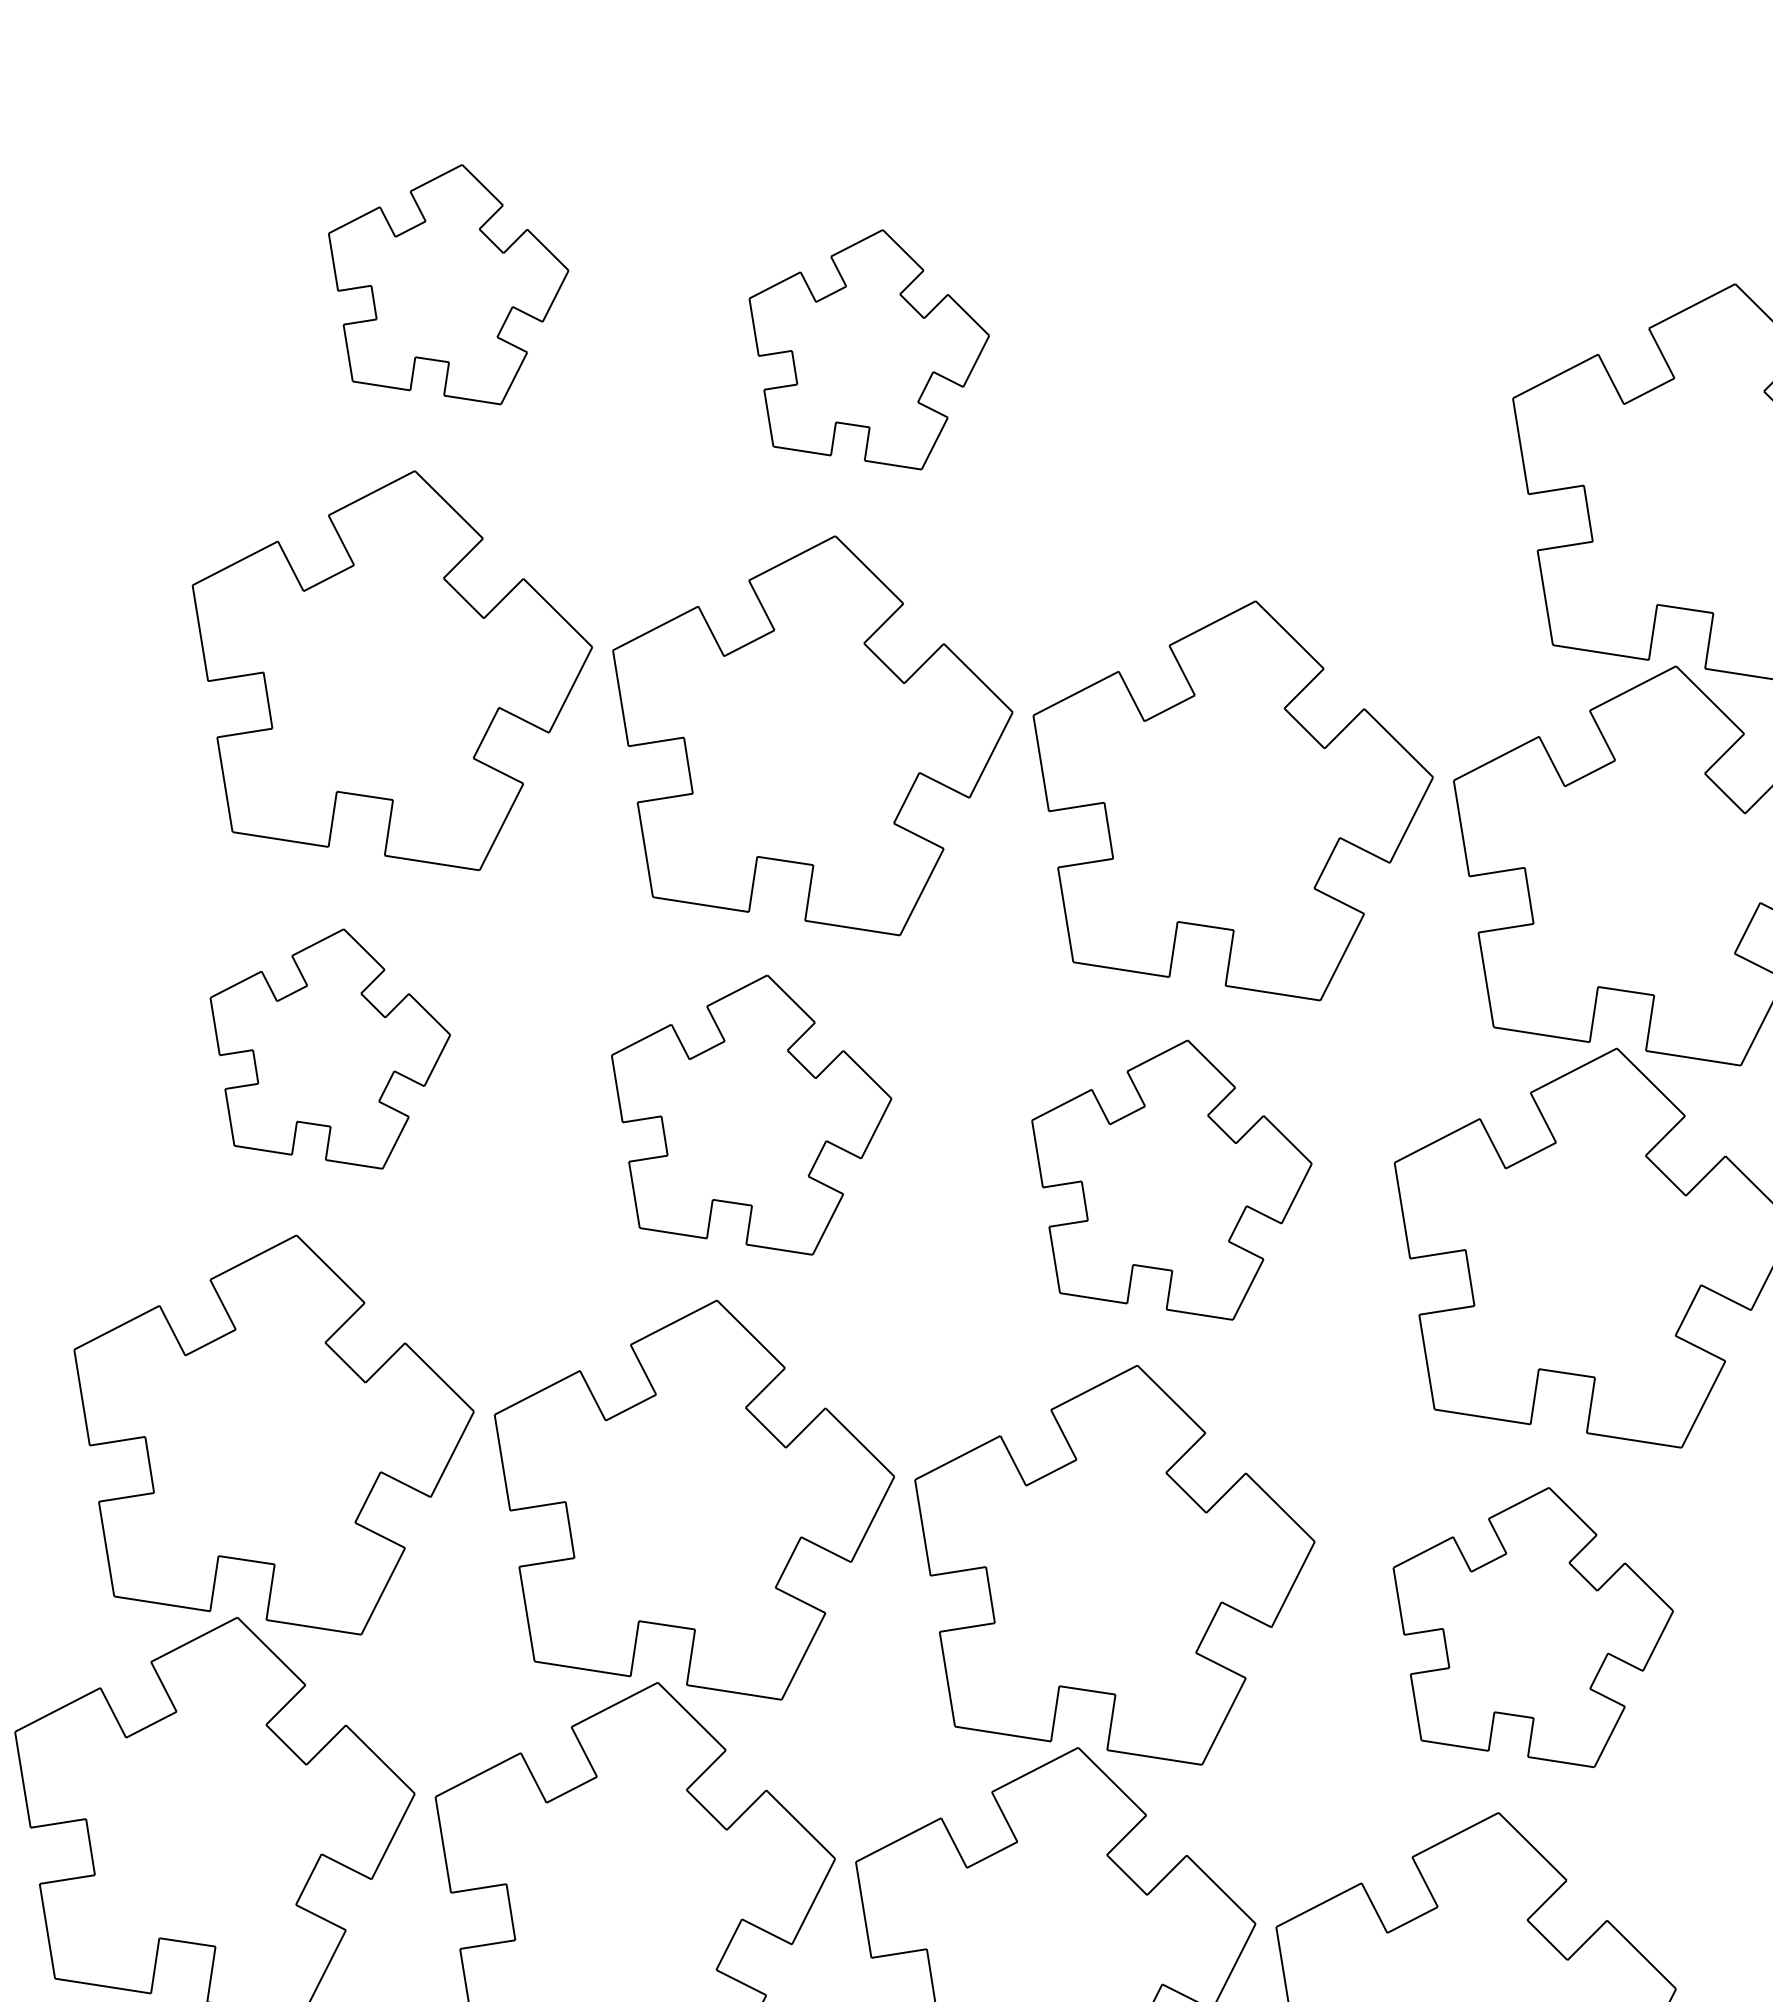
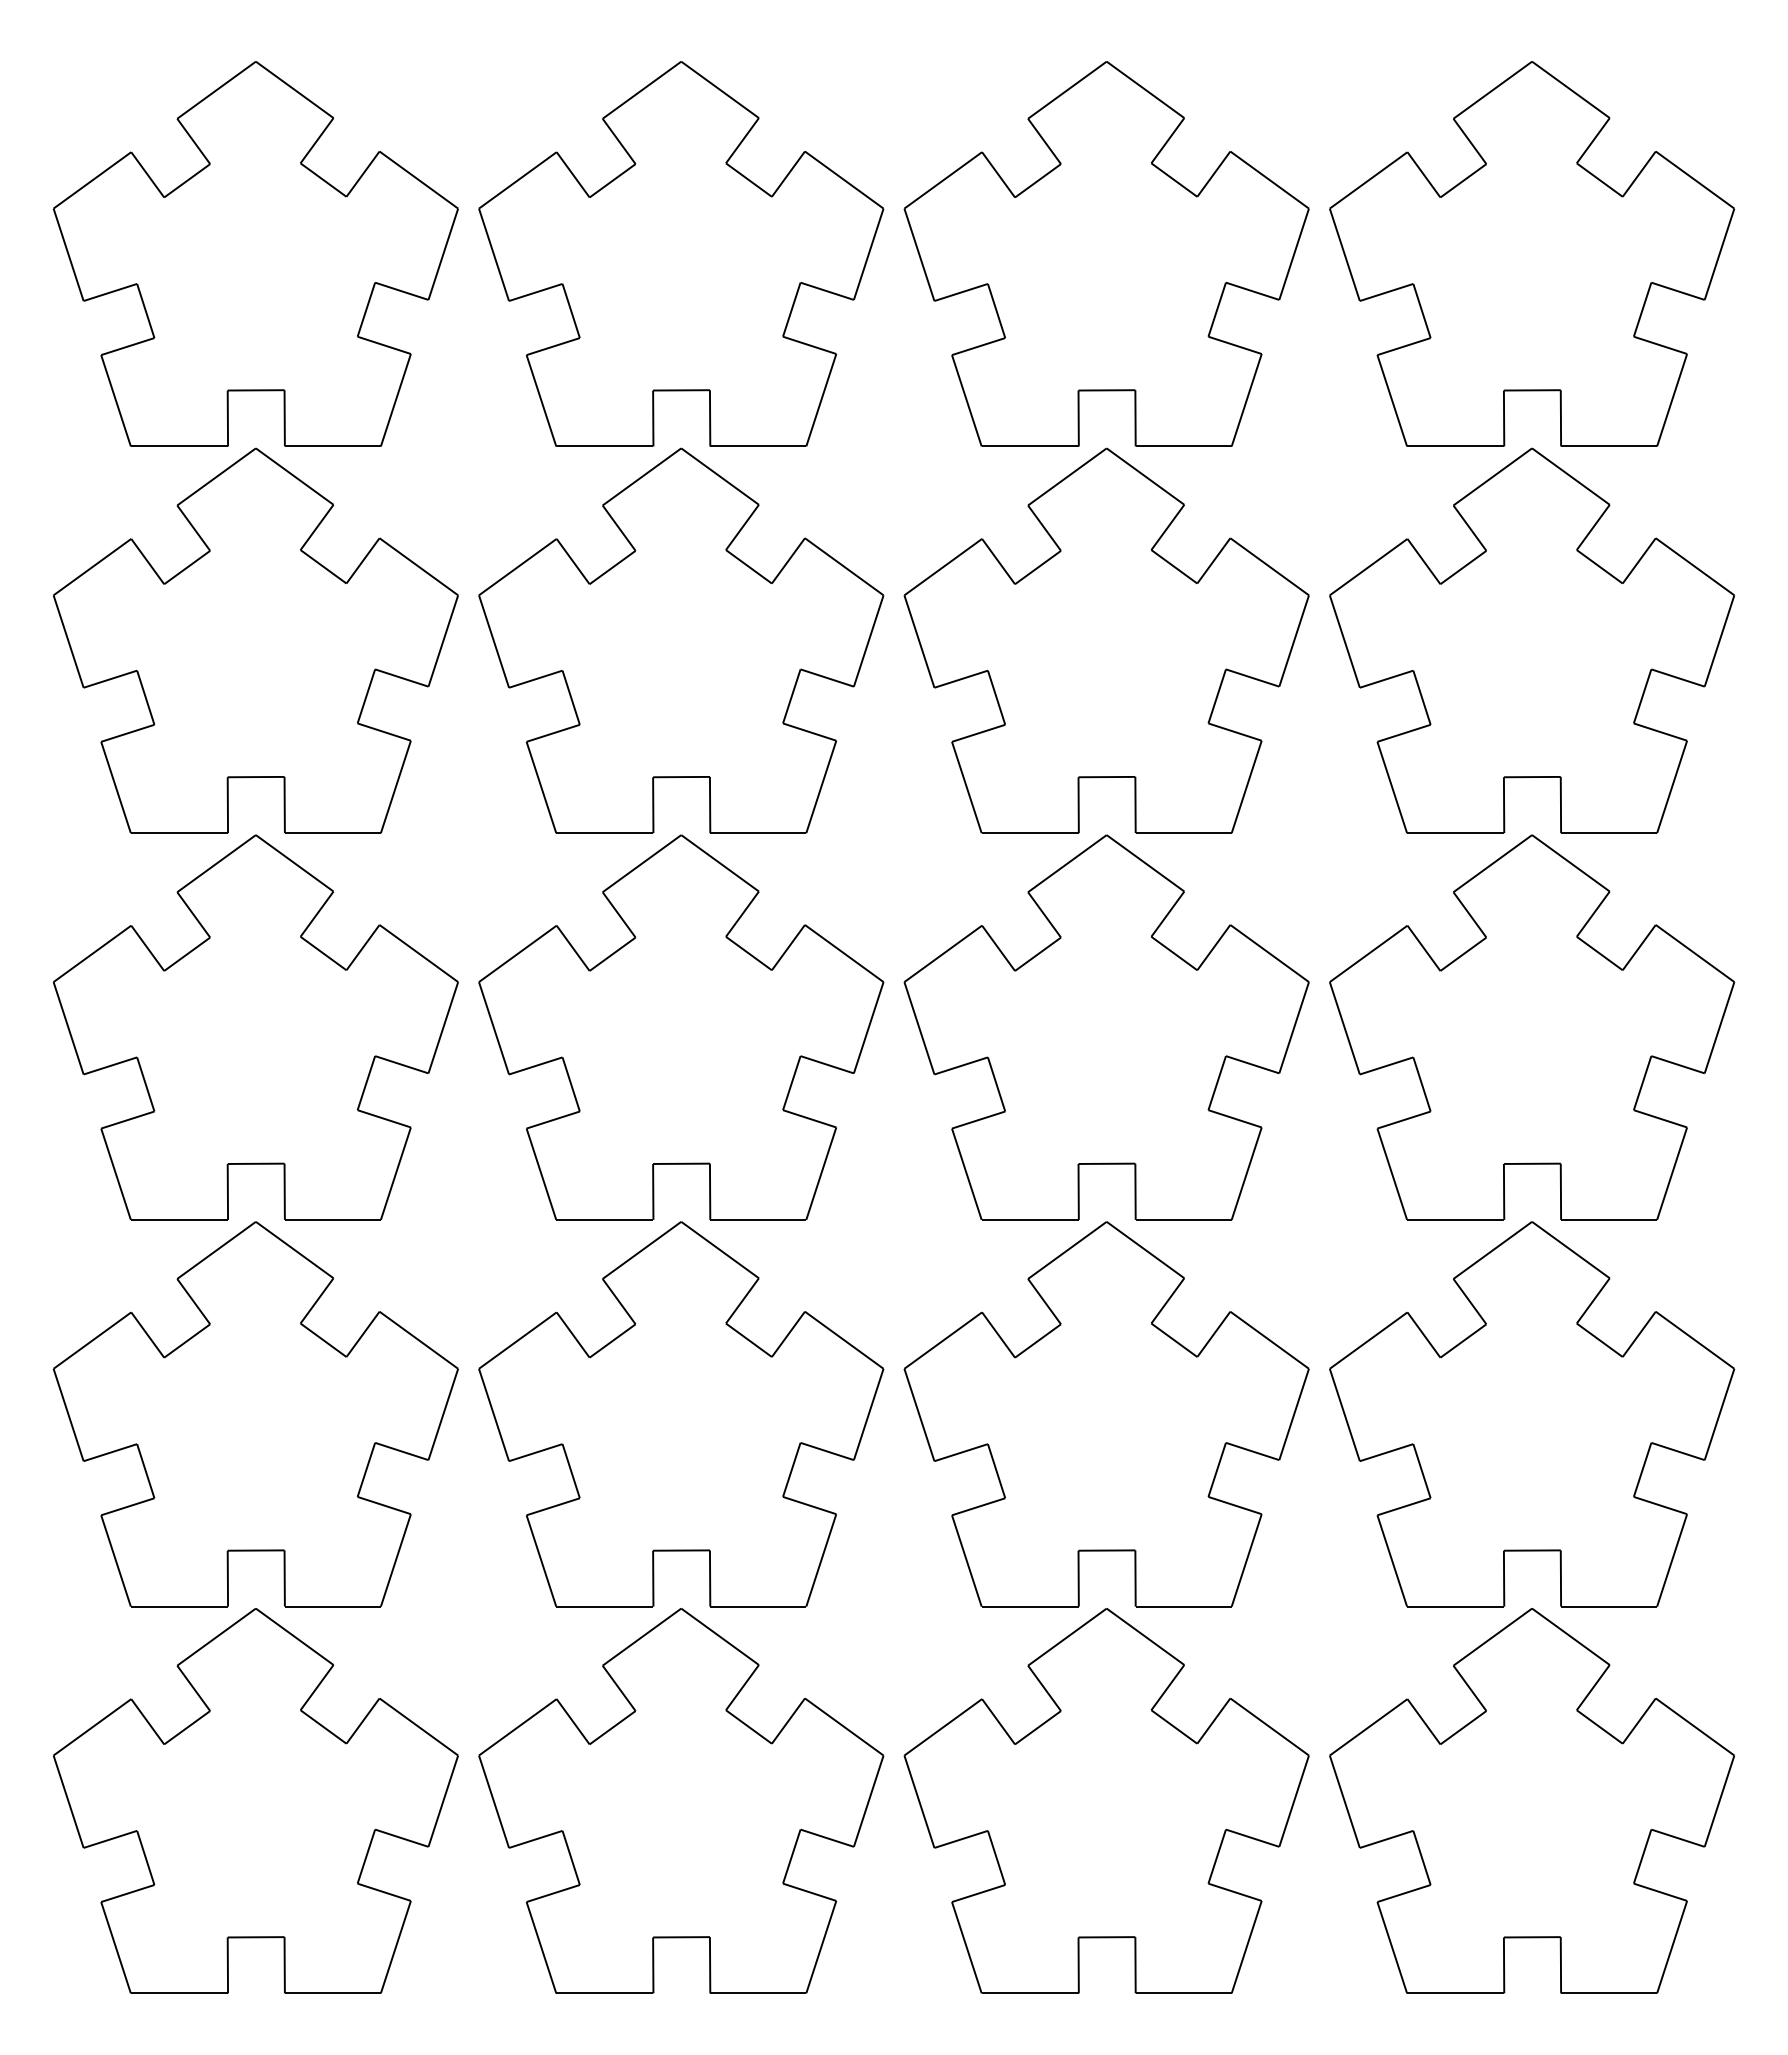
part: (444, 278) -> (255, 253), size x1.67
part: (865, 343) -> (681, 253), size x1.67
part: (1285, 408) -> (1106, 253), added
part: (326, 1043) -> (255, 1027), size x1.67
part: (746, 1108) -> (681, 1027), size x1.43
part: (1166, 1173) -> (1106, 1027), size x1.43
part: (1528, 1621) -> (1532, 1414), size x1.43

